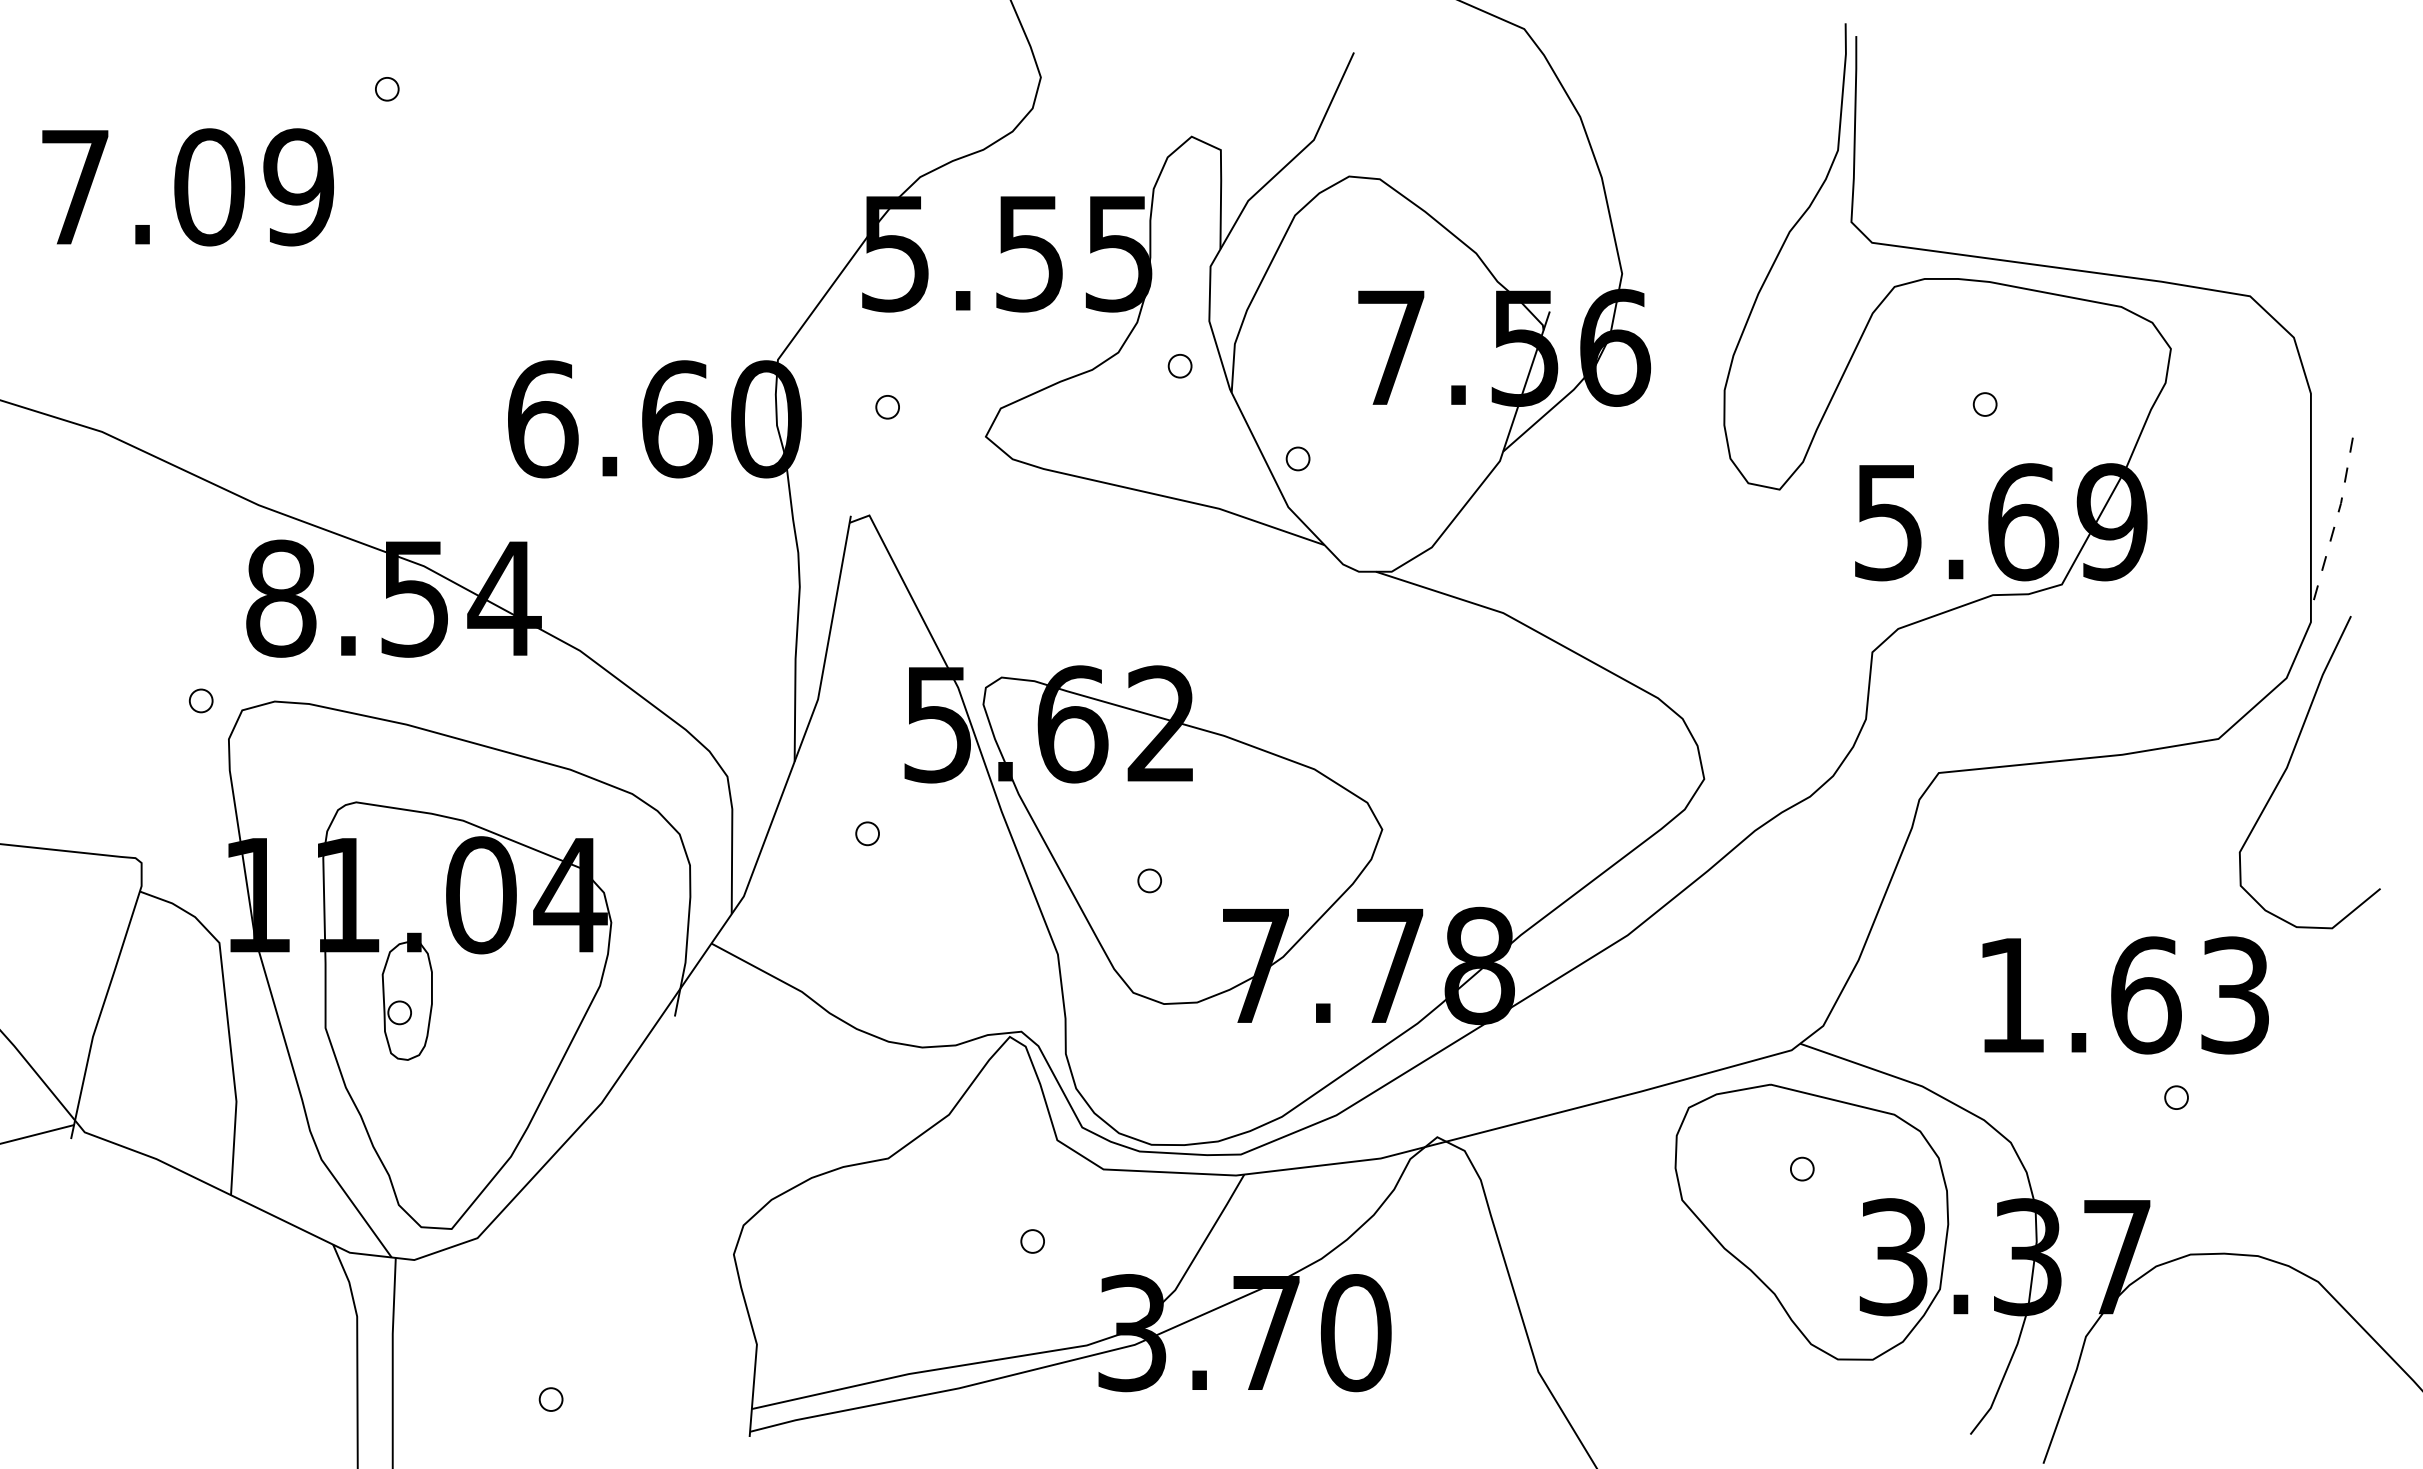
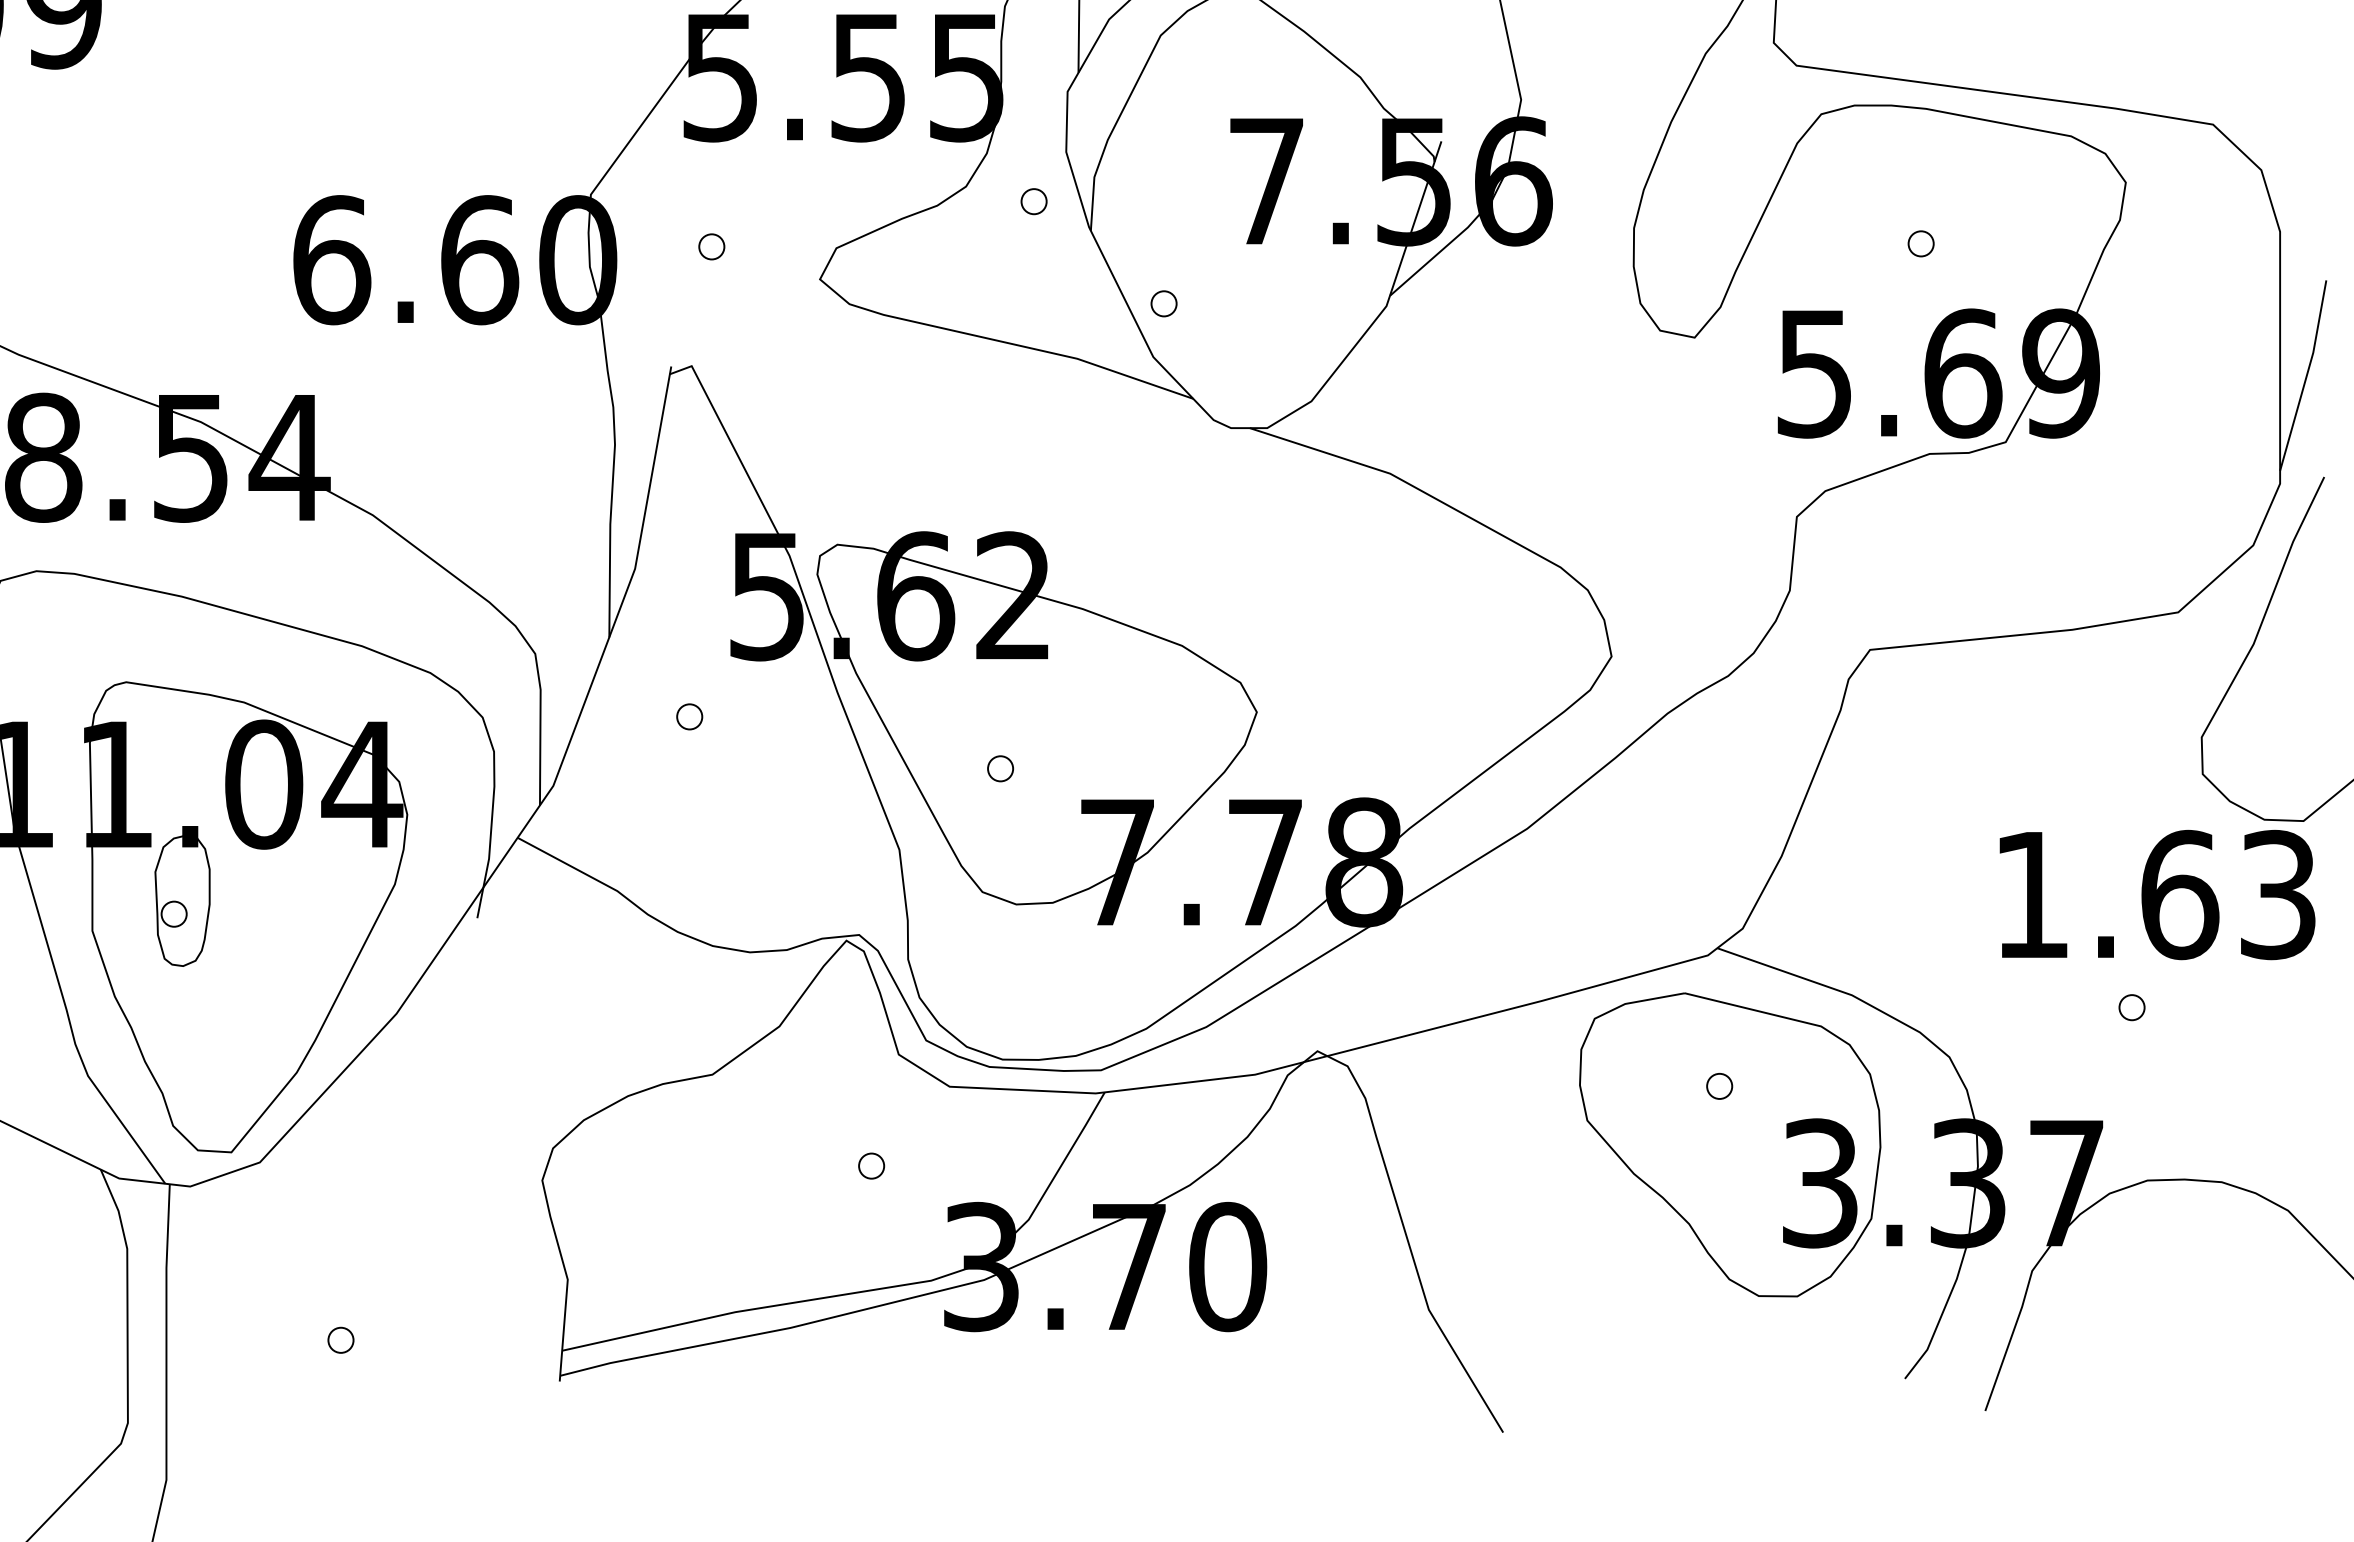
line: (2335, 524) -> (2307, 376), dashed -> solid
text: (2125, 995) -> (2157, 895), moved

